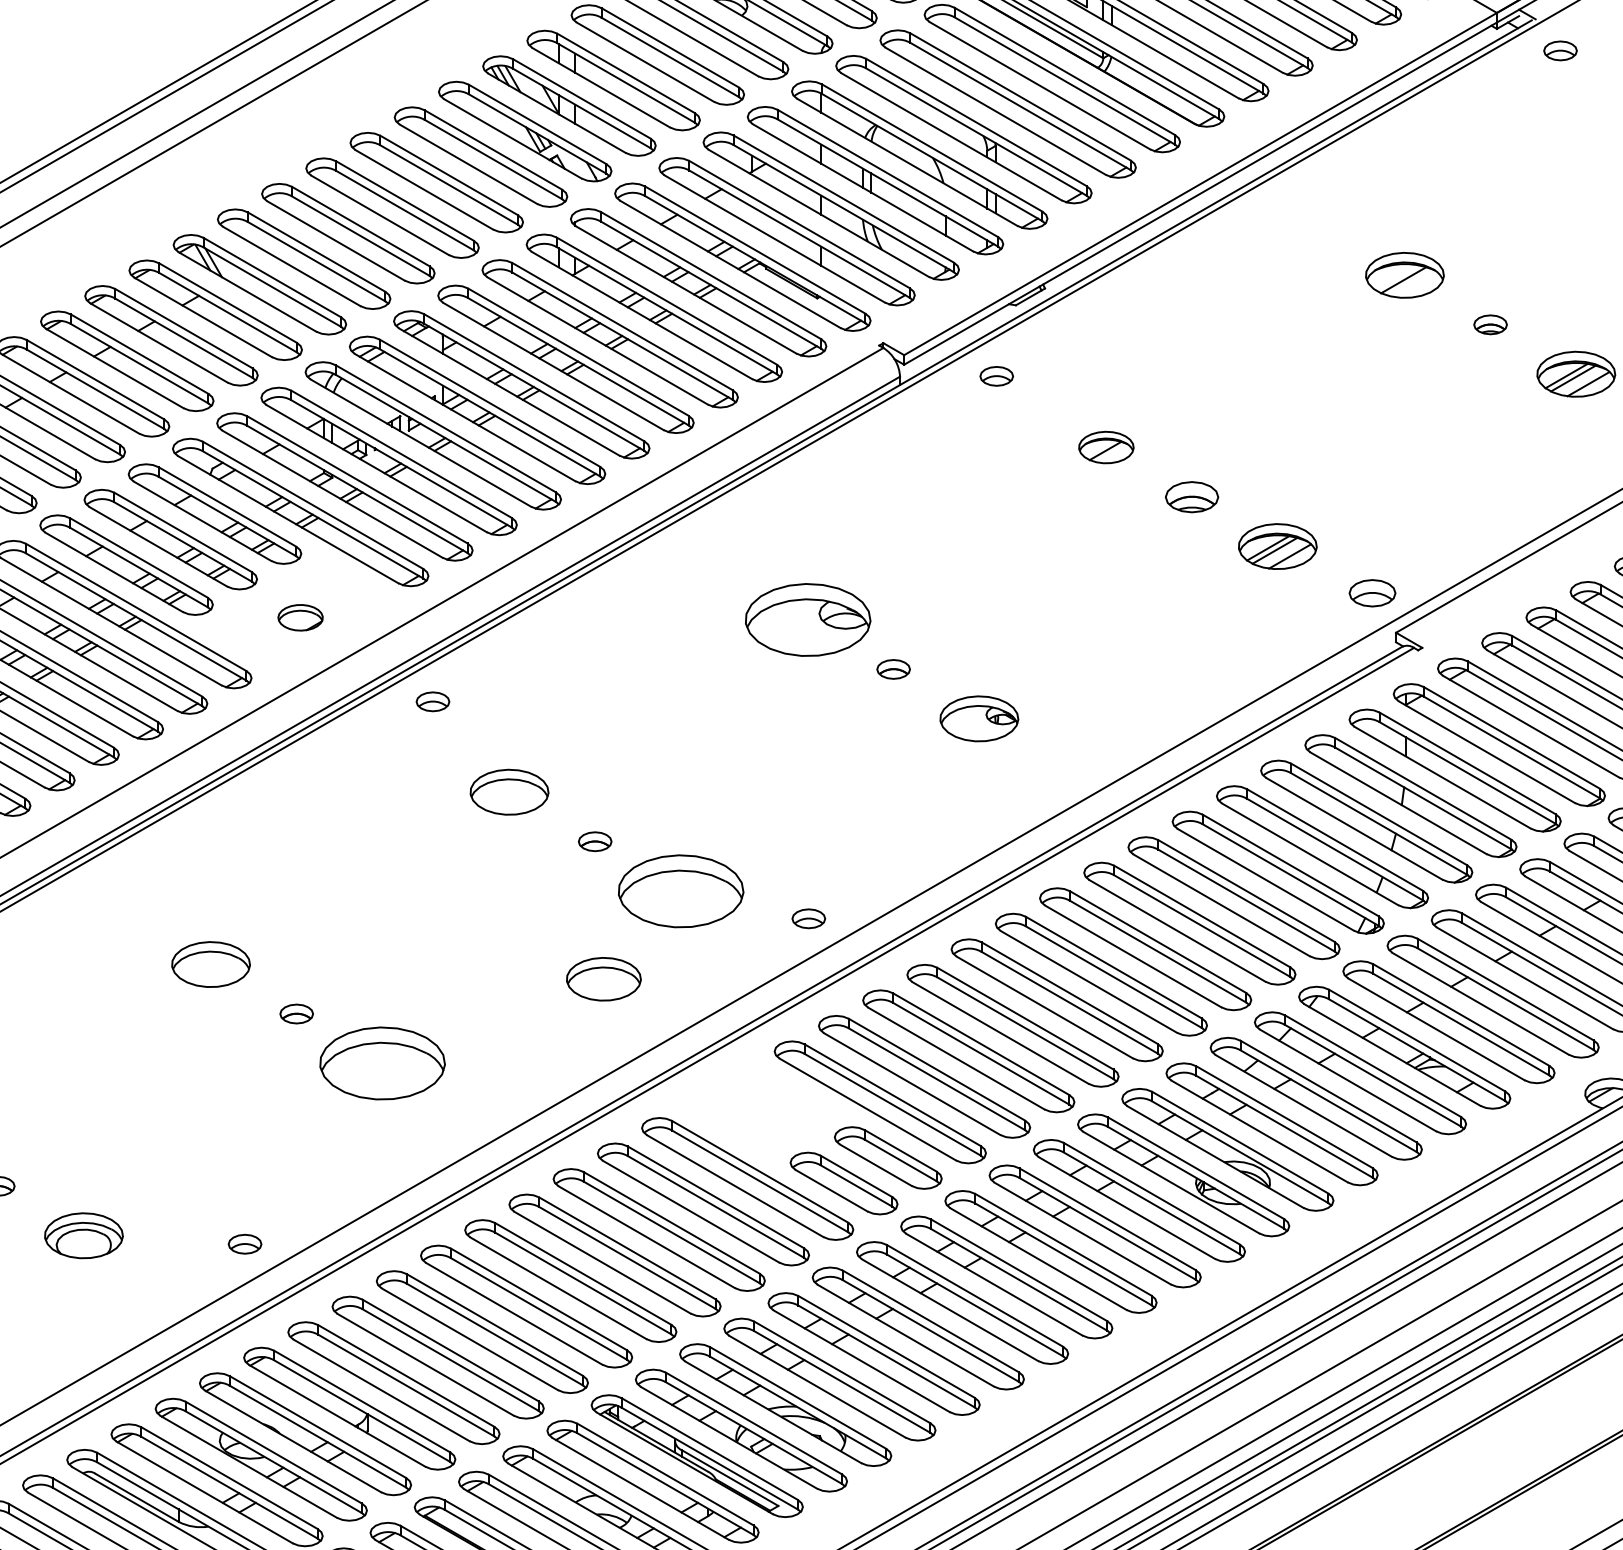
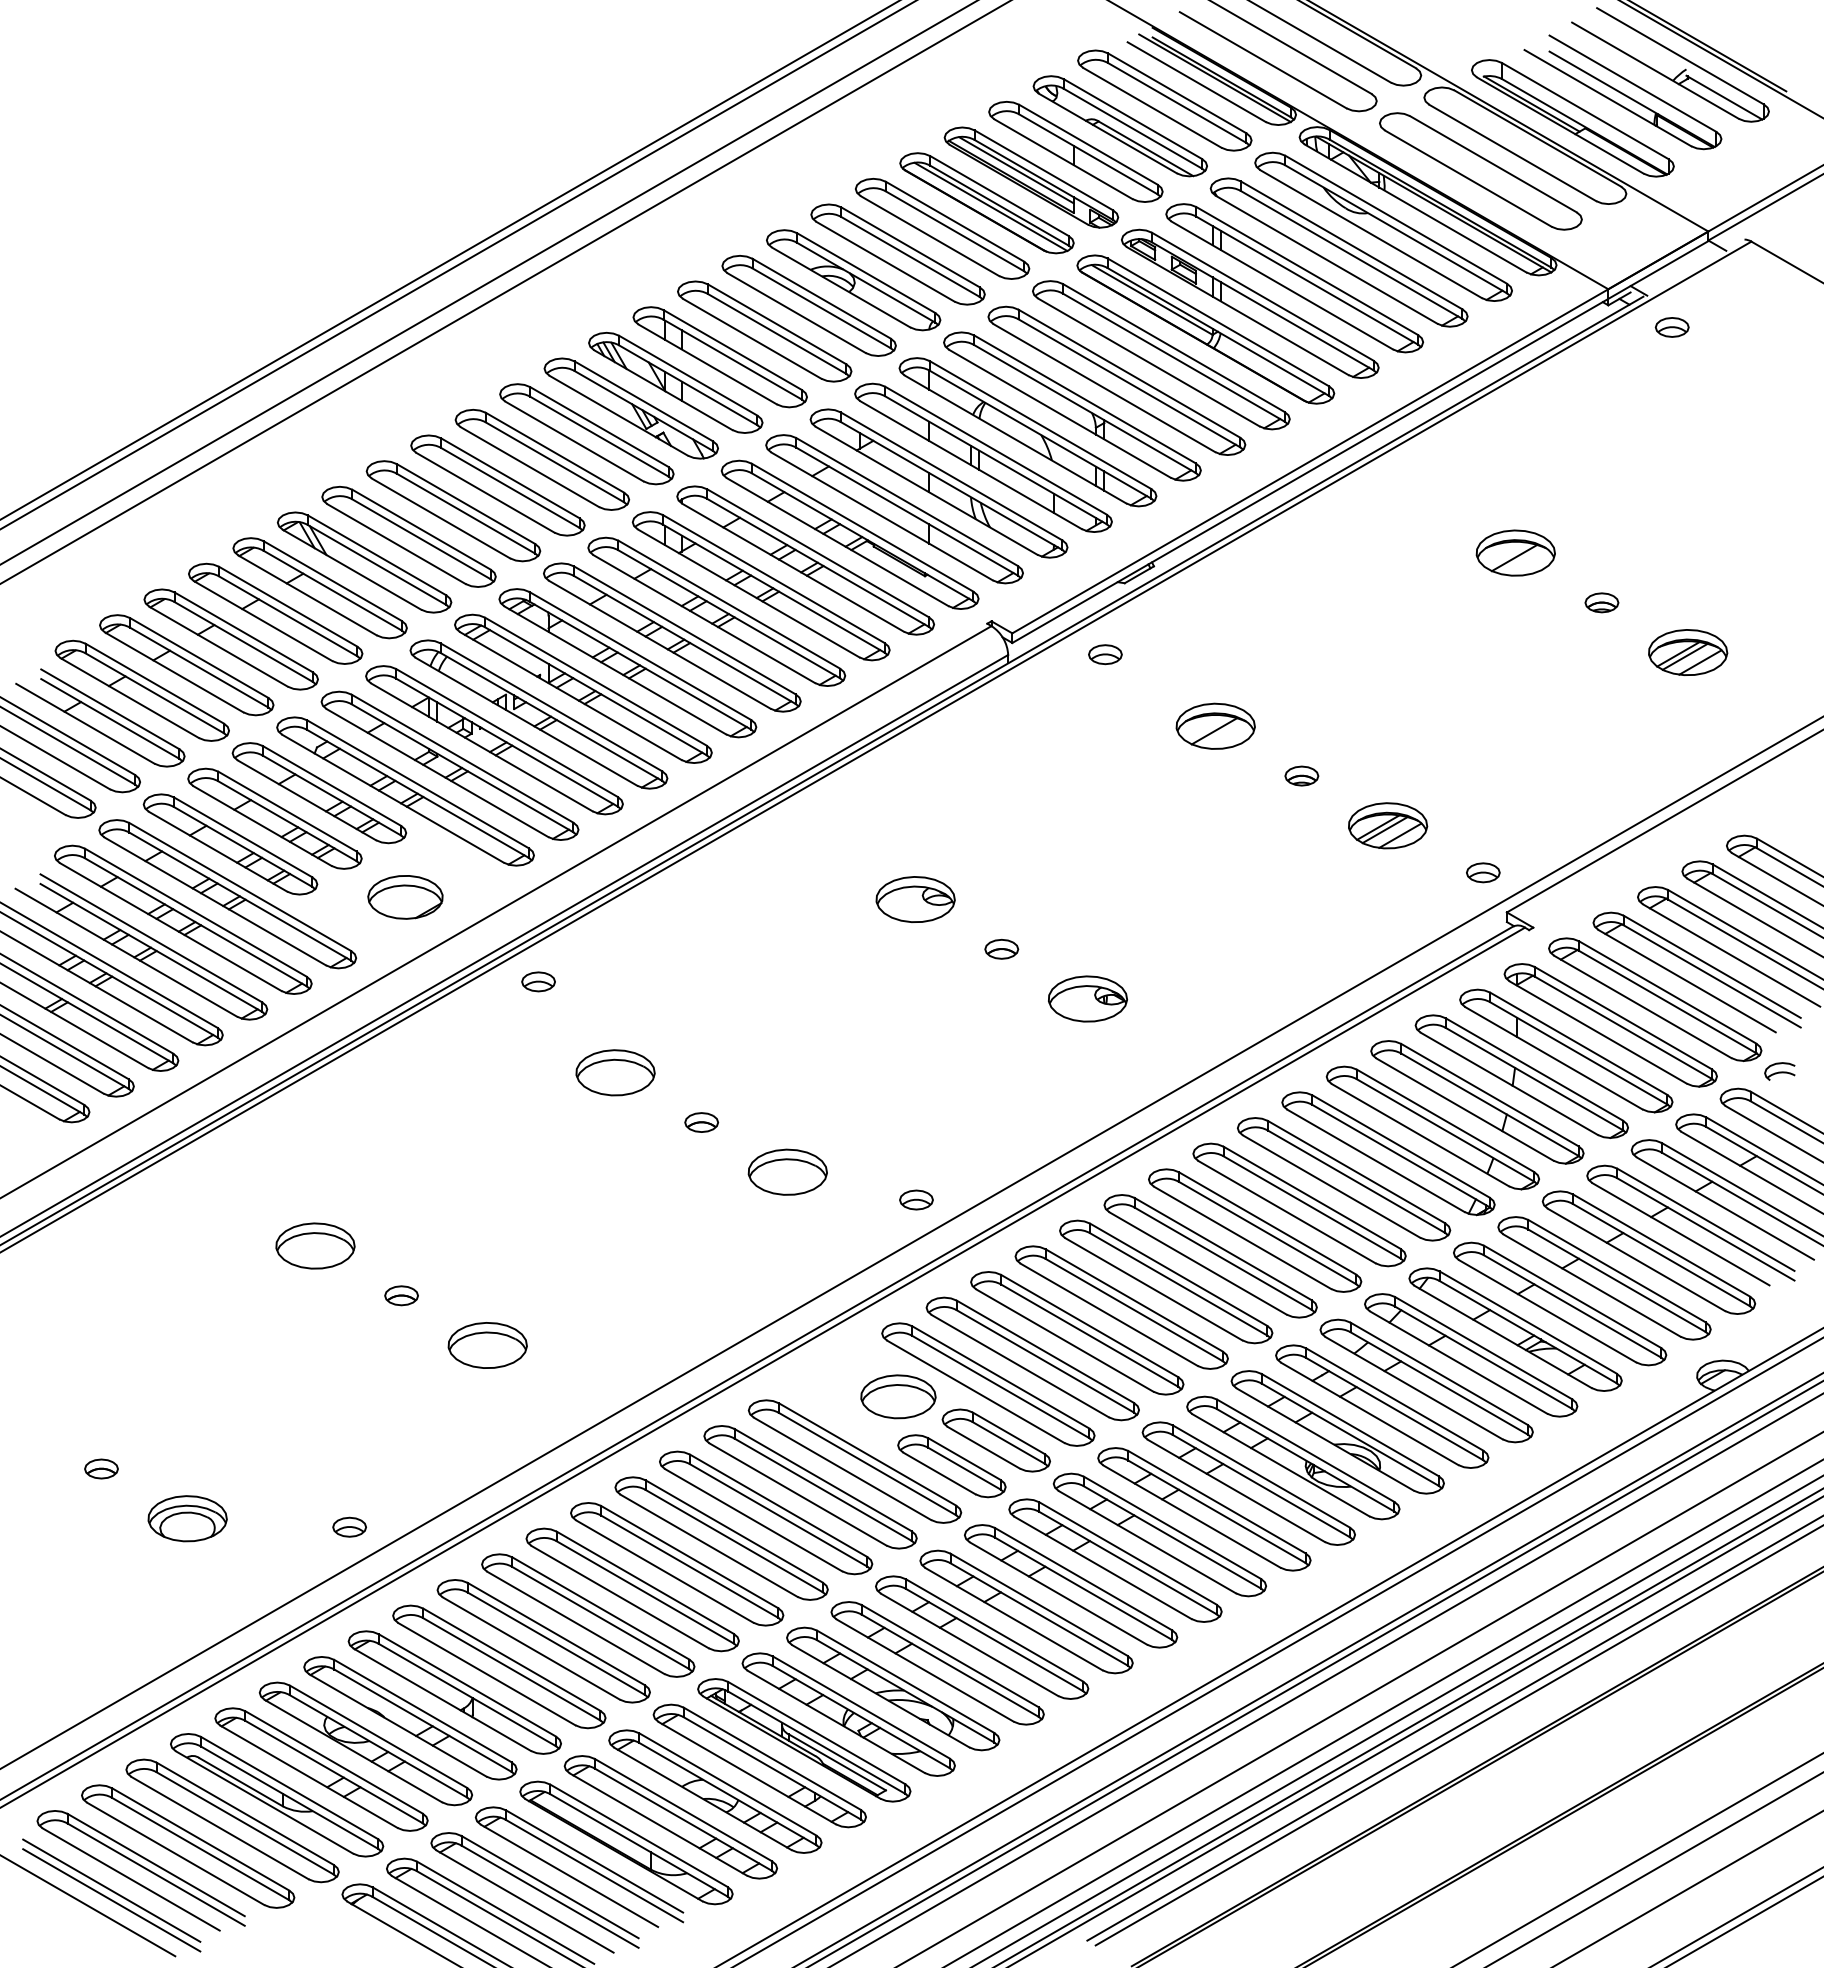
part: (1106, 446) -> (1215, 725), size x1.43
part: (1191, 496) -> (1301, 775), size x0.62
part: (1372, 593) -> (1483, 872), size x0.71
part: (300, 617) -> (405, 897), size x1.67
part: (807, 619) -> (915, 899), size x0.62
part: (680, 890) -> (787, 1171), size x0.62
part: (603, 978) -> (898, 1396), moved
part: (382, 1063) -> (487, 1345), size x0.62

